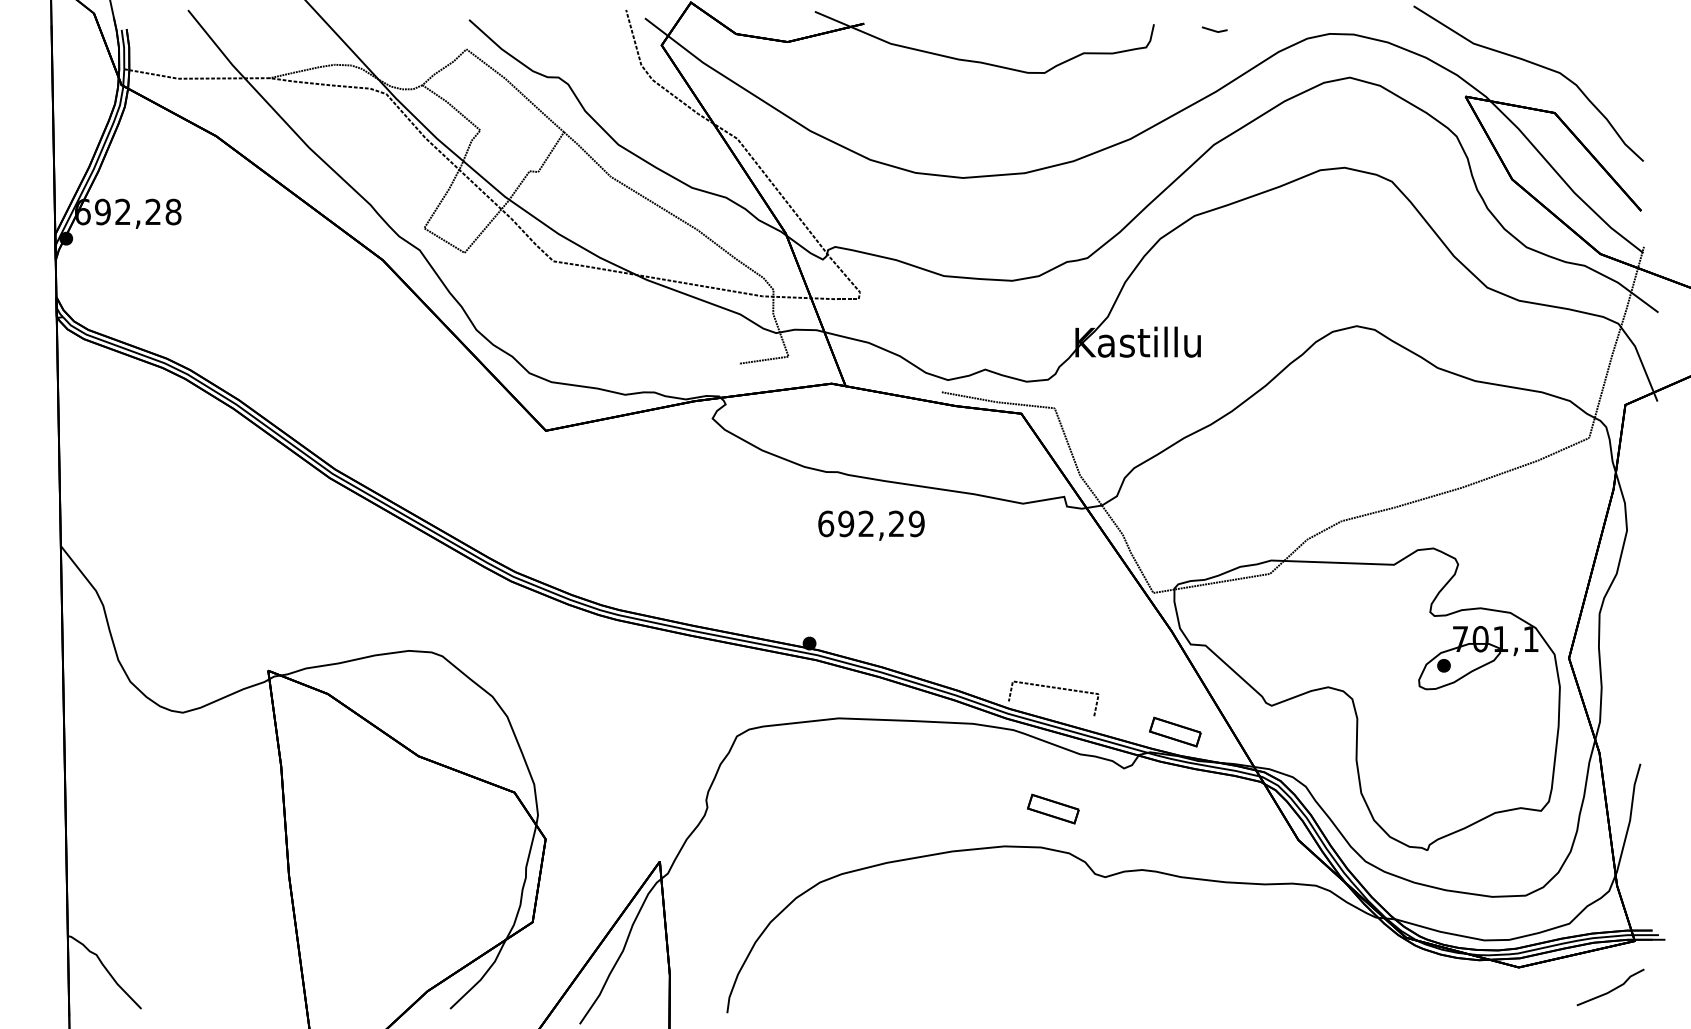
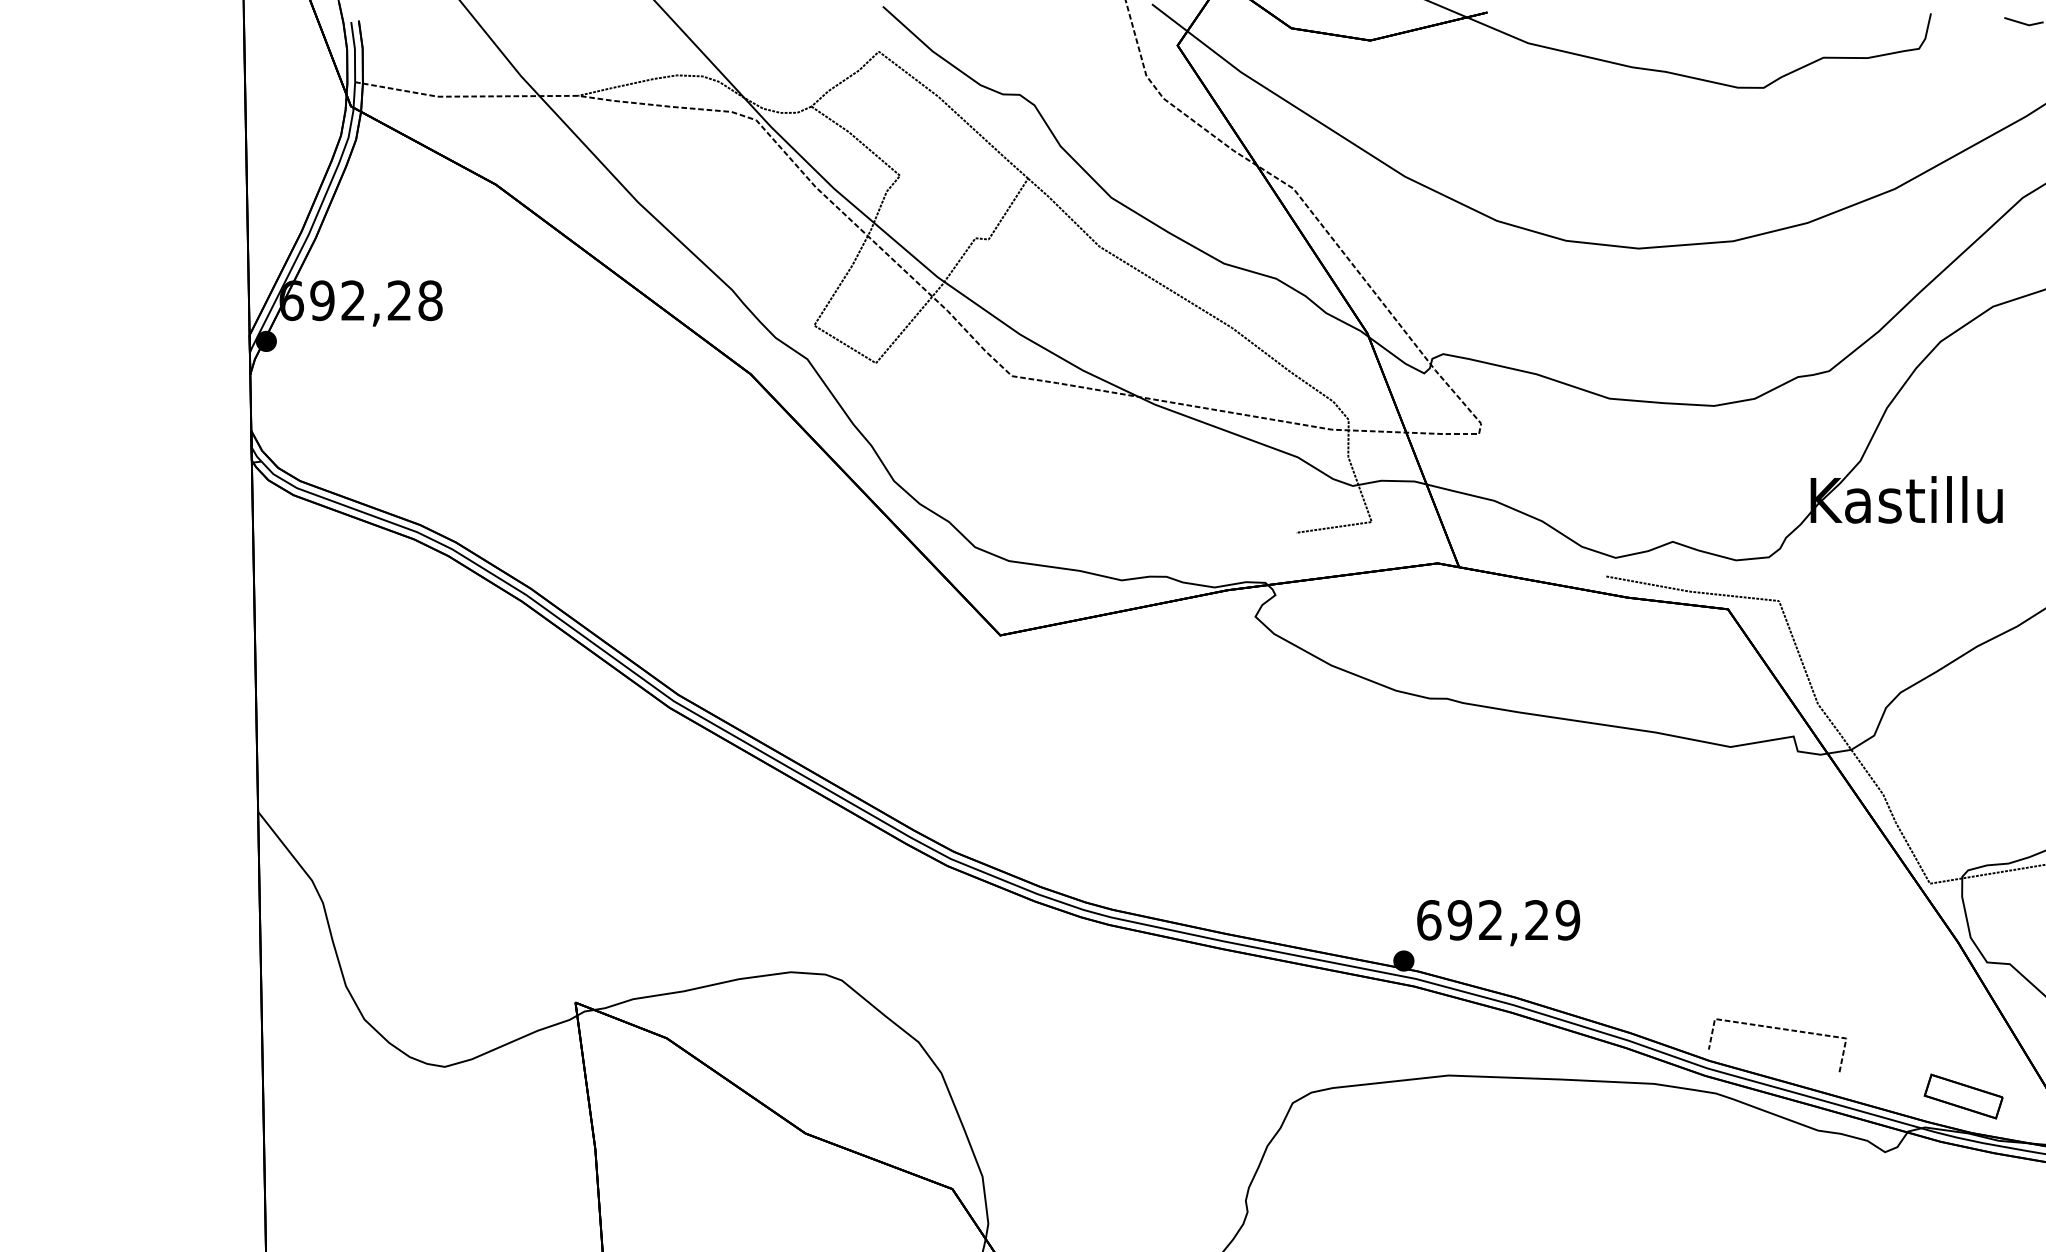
text: (871, 525) -> (1498, 922), moved
part: (1053, 808) -> (1777, 1213), removed

